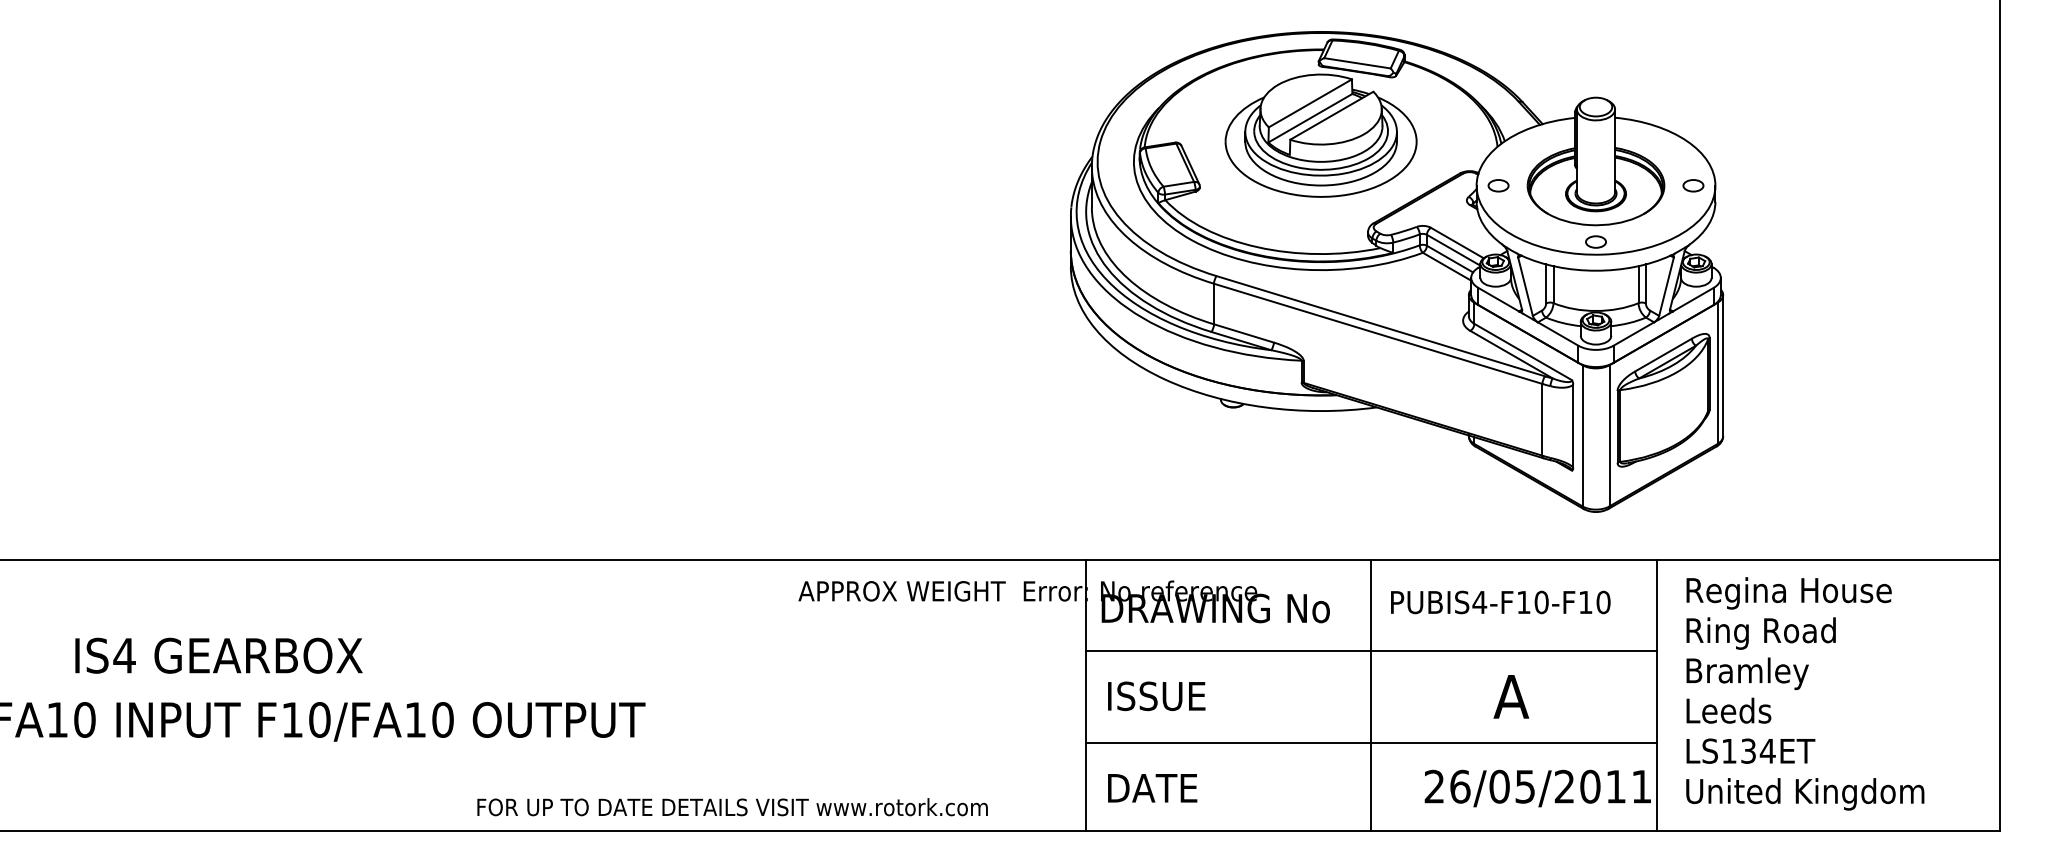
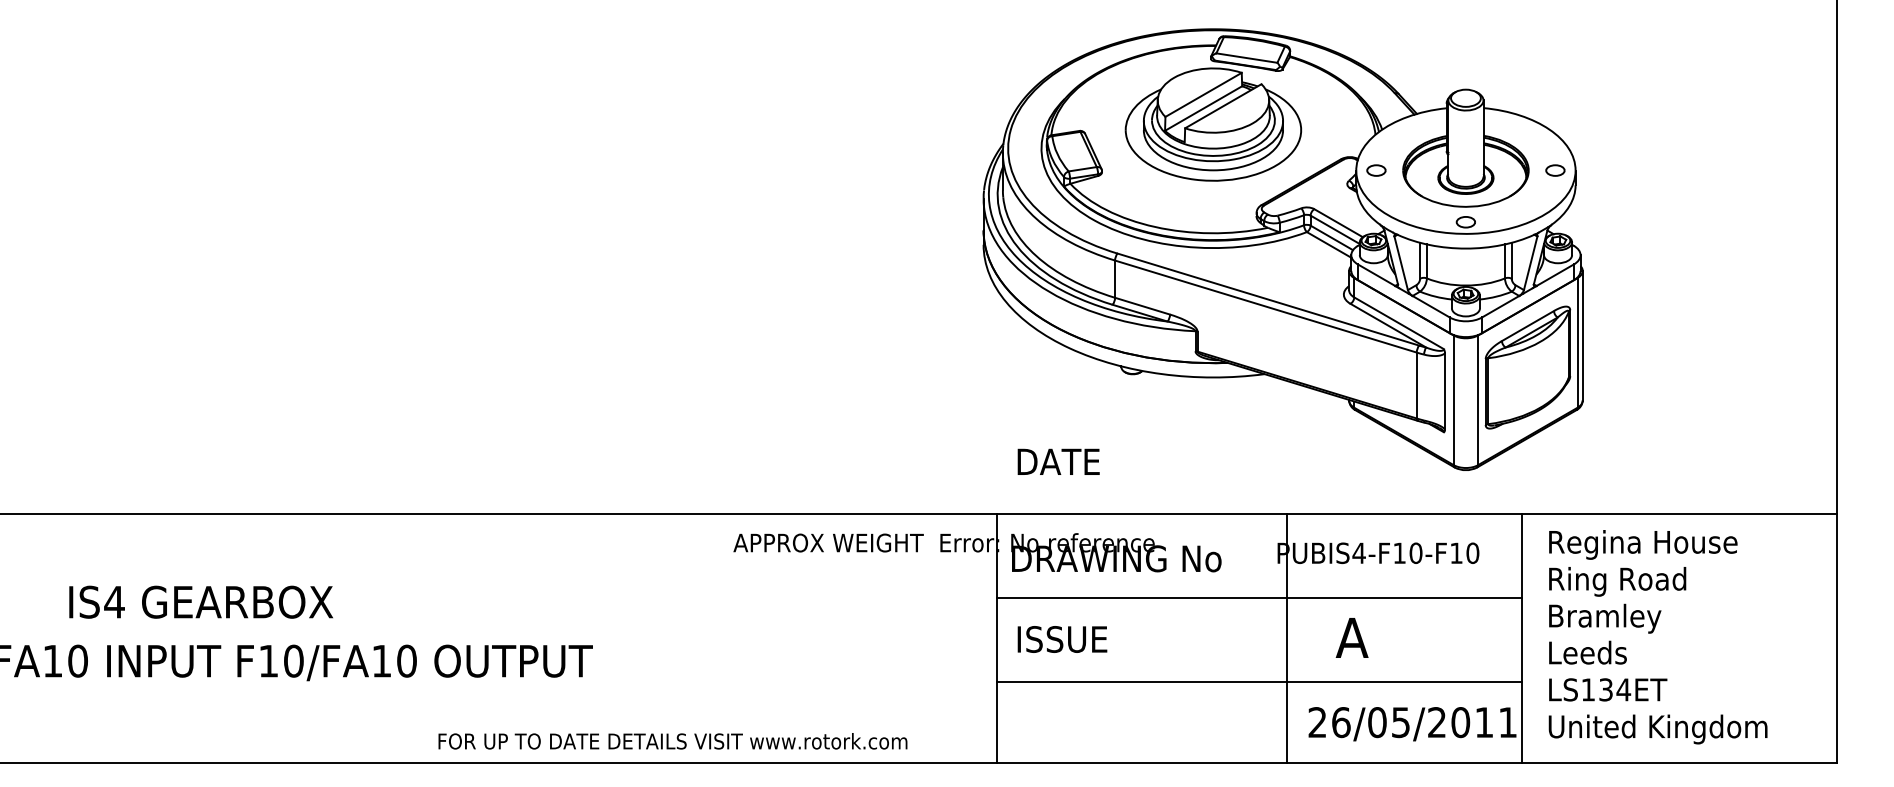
line: (1371, 695) -> (1287, 638), moved
text: (1510, 696) -> (1351, 637), moved
text: (1152, 787) -> (1058, 461), moved

